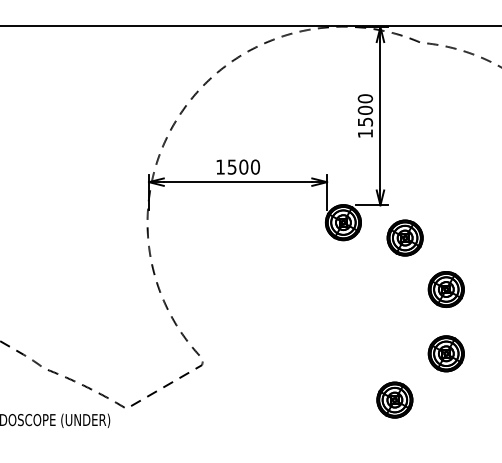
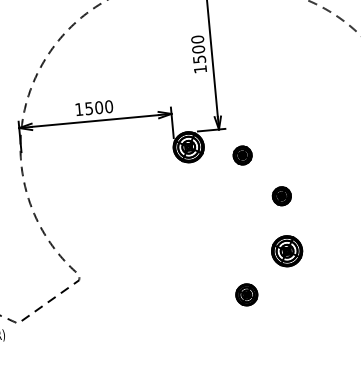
part: (404, 237) -> (242, 155), size x0.6
part: (445, 289) -> (281, 196), size x0.6
part: (394, 399) -> (246, 294), size x0.7

